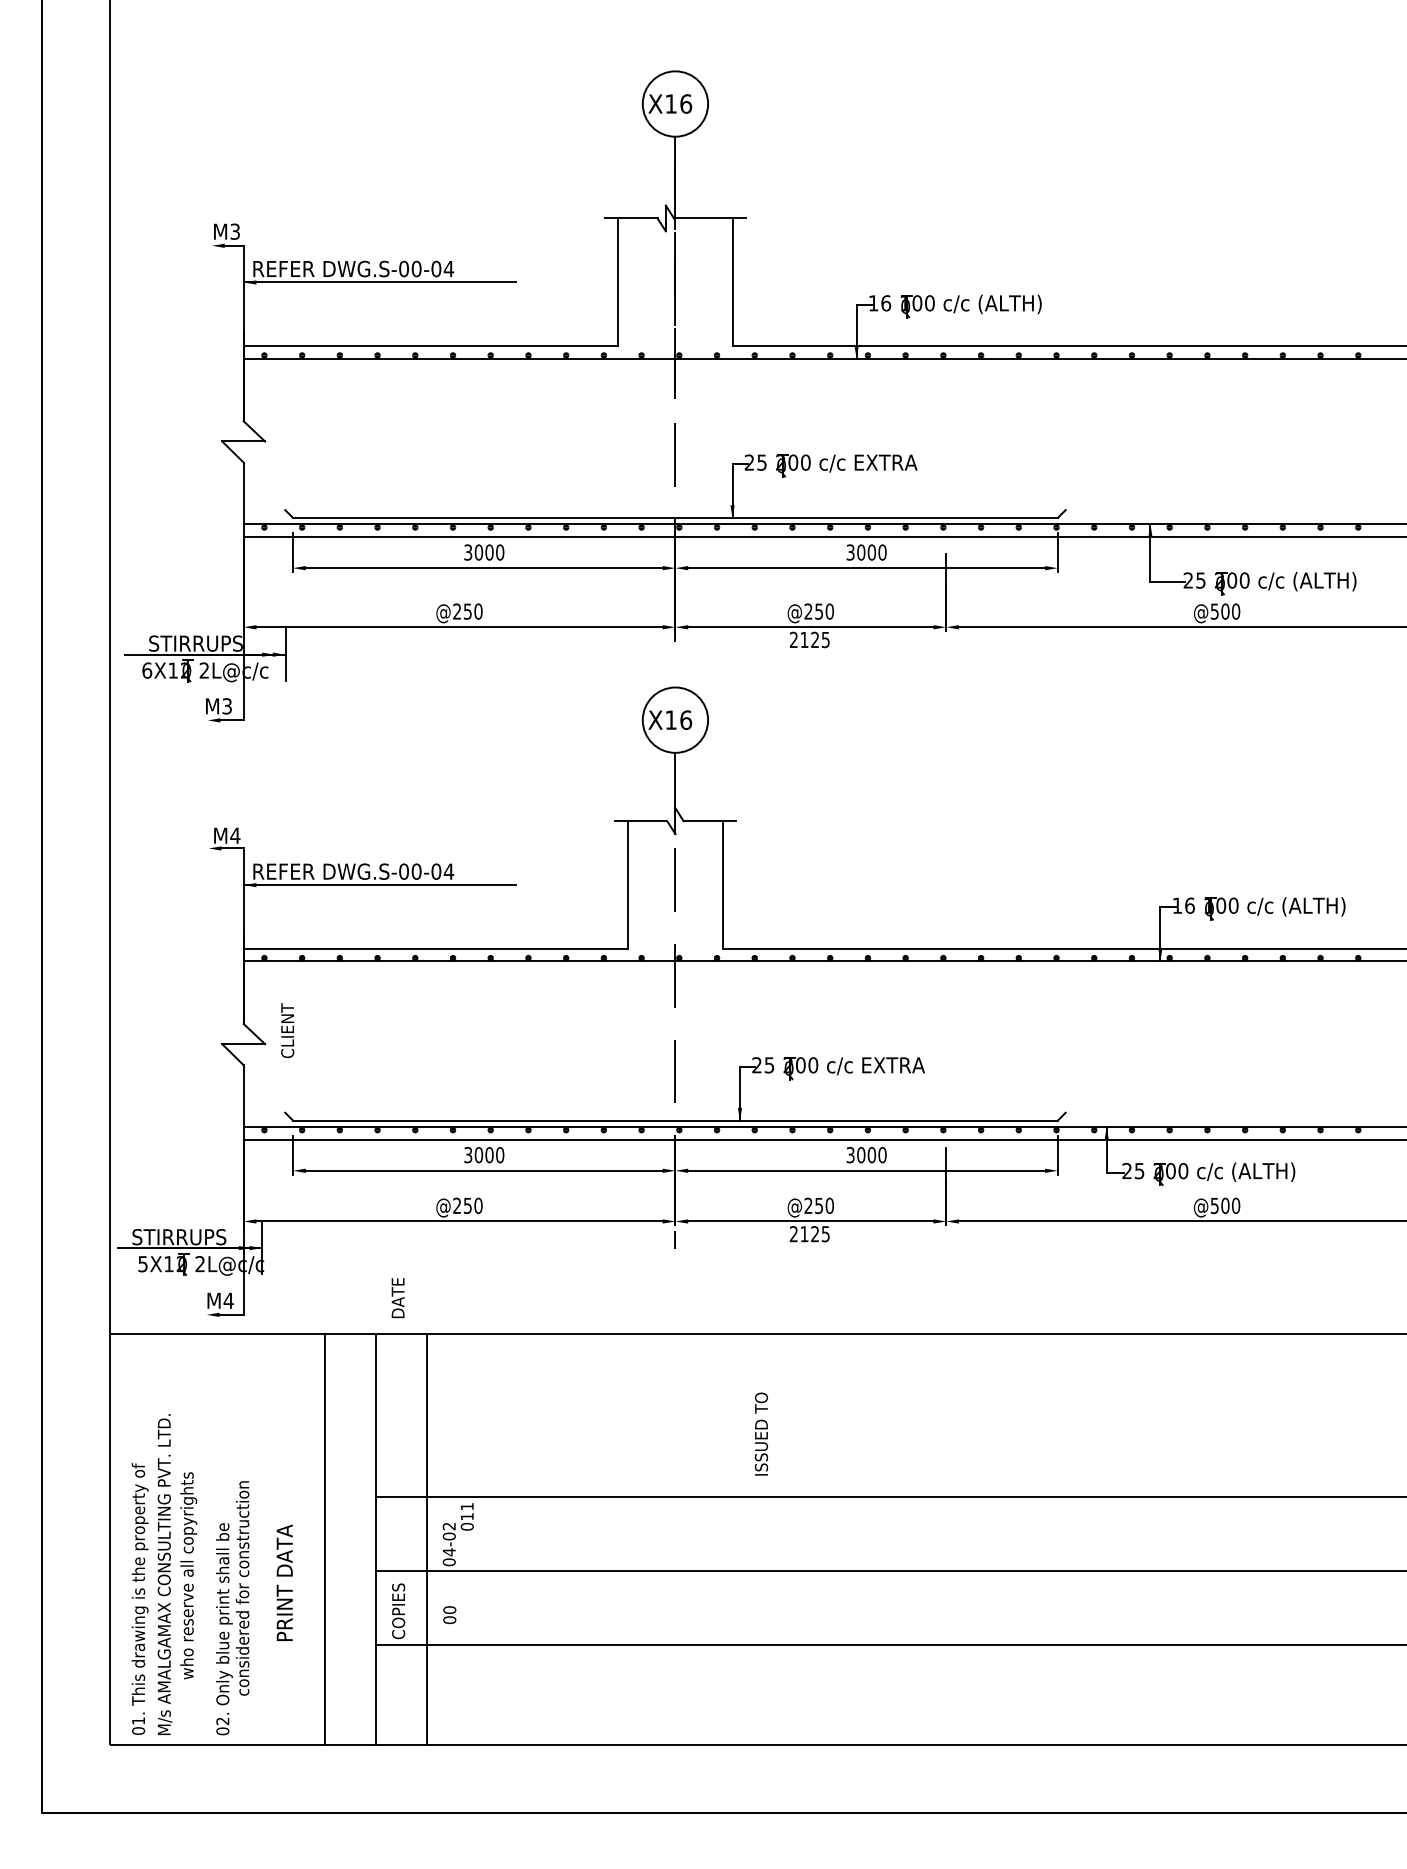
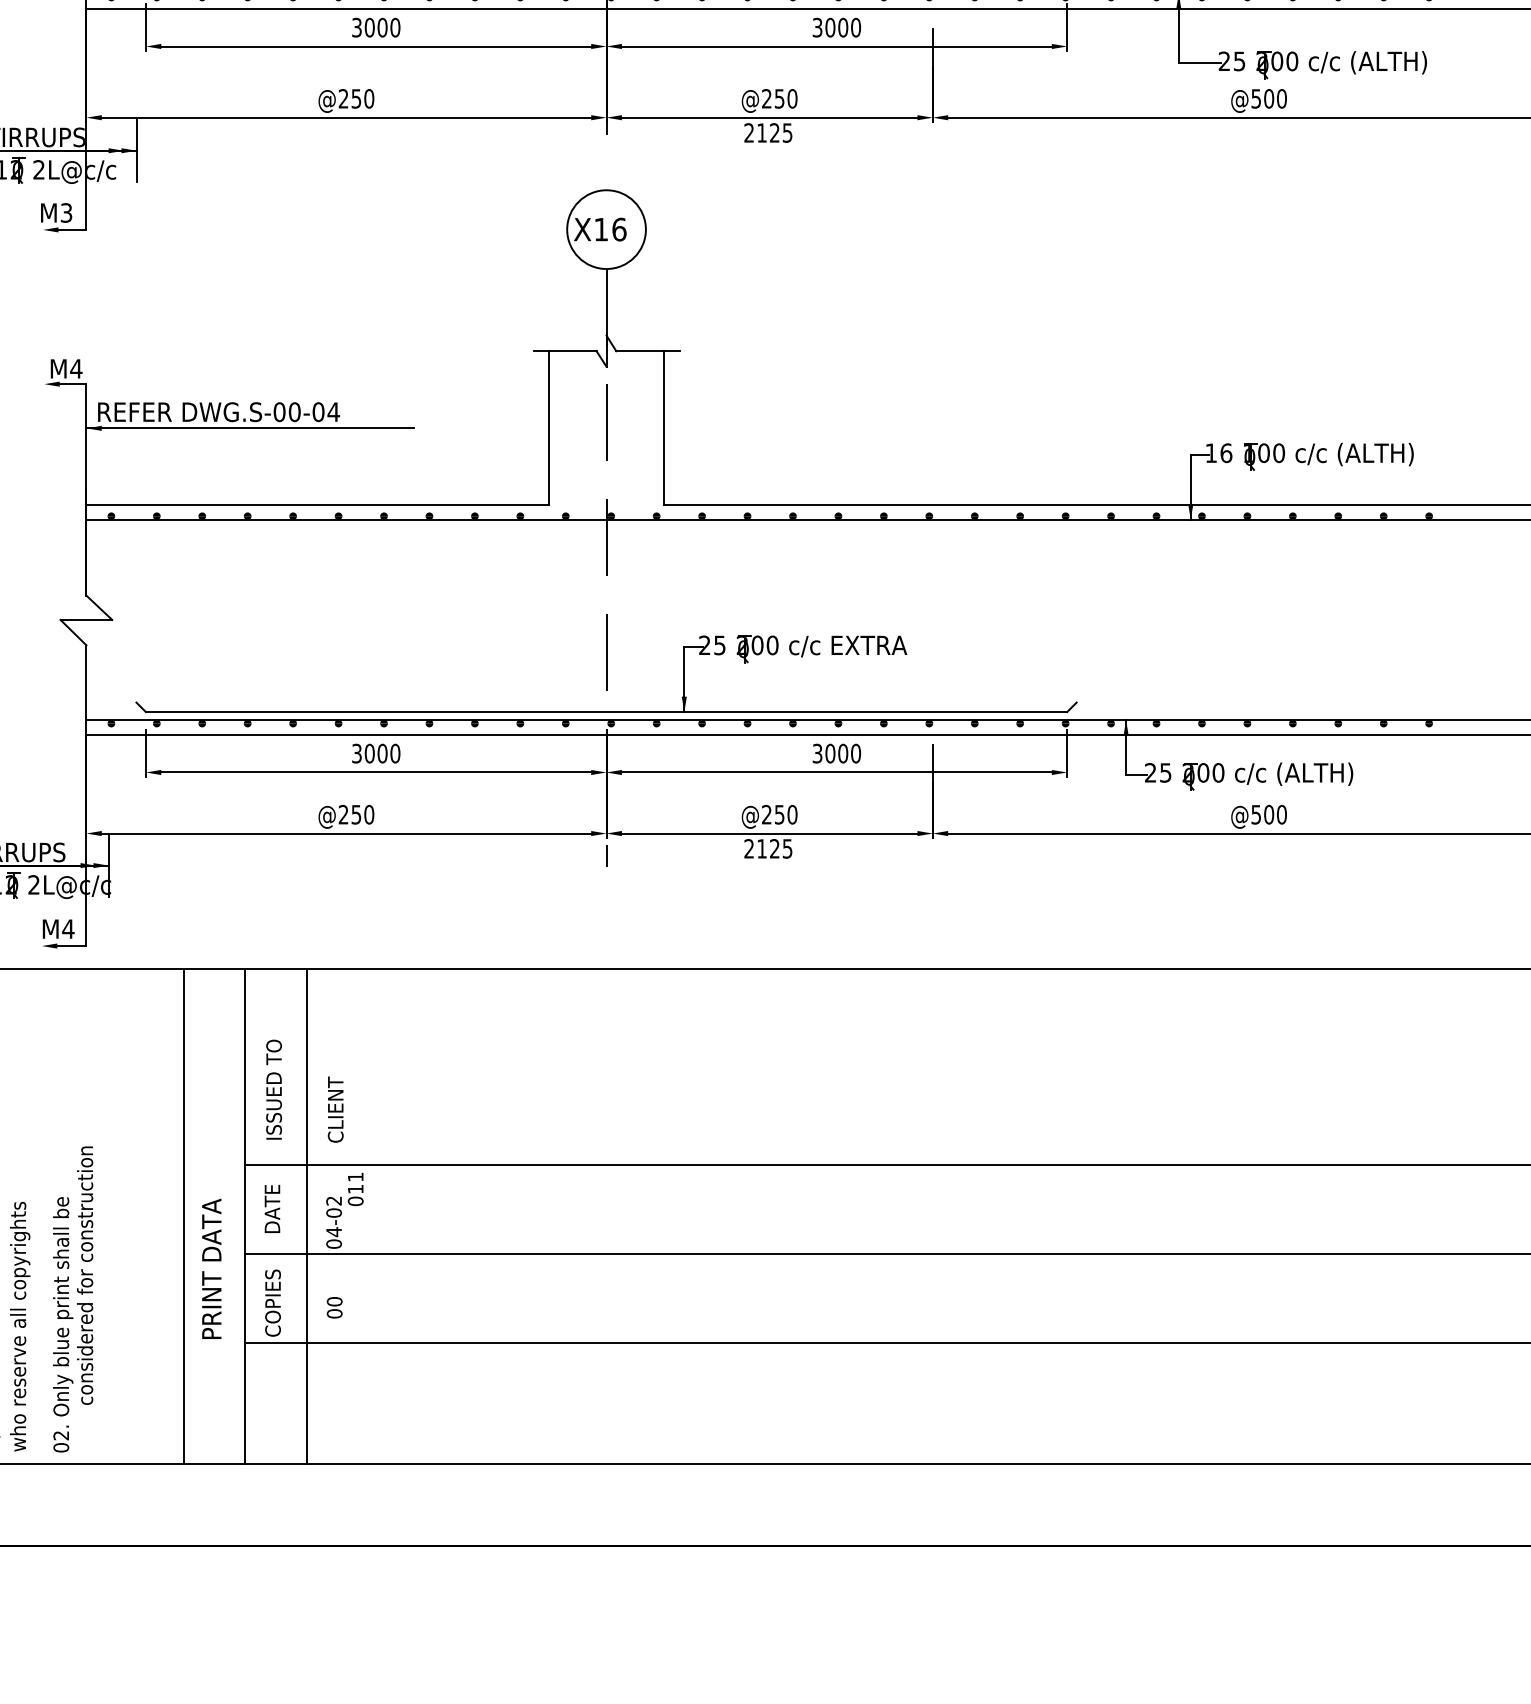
text: (287, 1030) -> (335, 1109), moved
text: (397, 1297) -> (271, 1208), moved
text: (761, 1433) -> (274, 1088), moved
text: (188, 1575) -> (19, 1326), moved
text: (284, 1582) -> (211, 1268), moved

